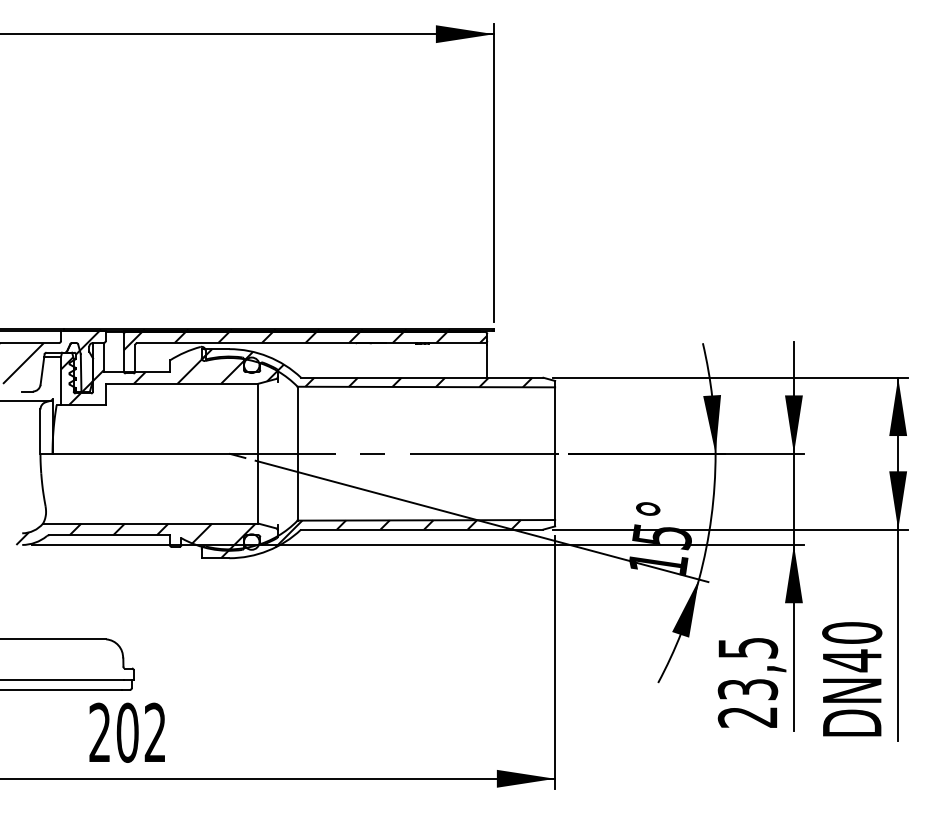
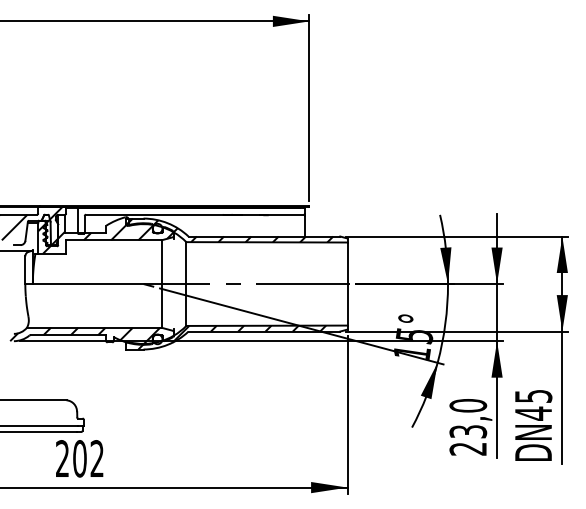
hatch: (305, 341) -> (191, 213), removed
text: (852, 633) -> (533, 396), DN40 -> DN45
text: (748, 647) -> (468, 405), 23,5 -> 23,0

